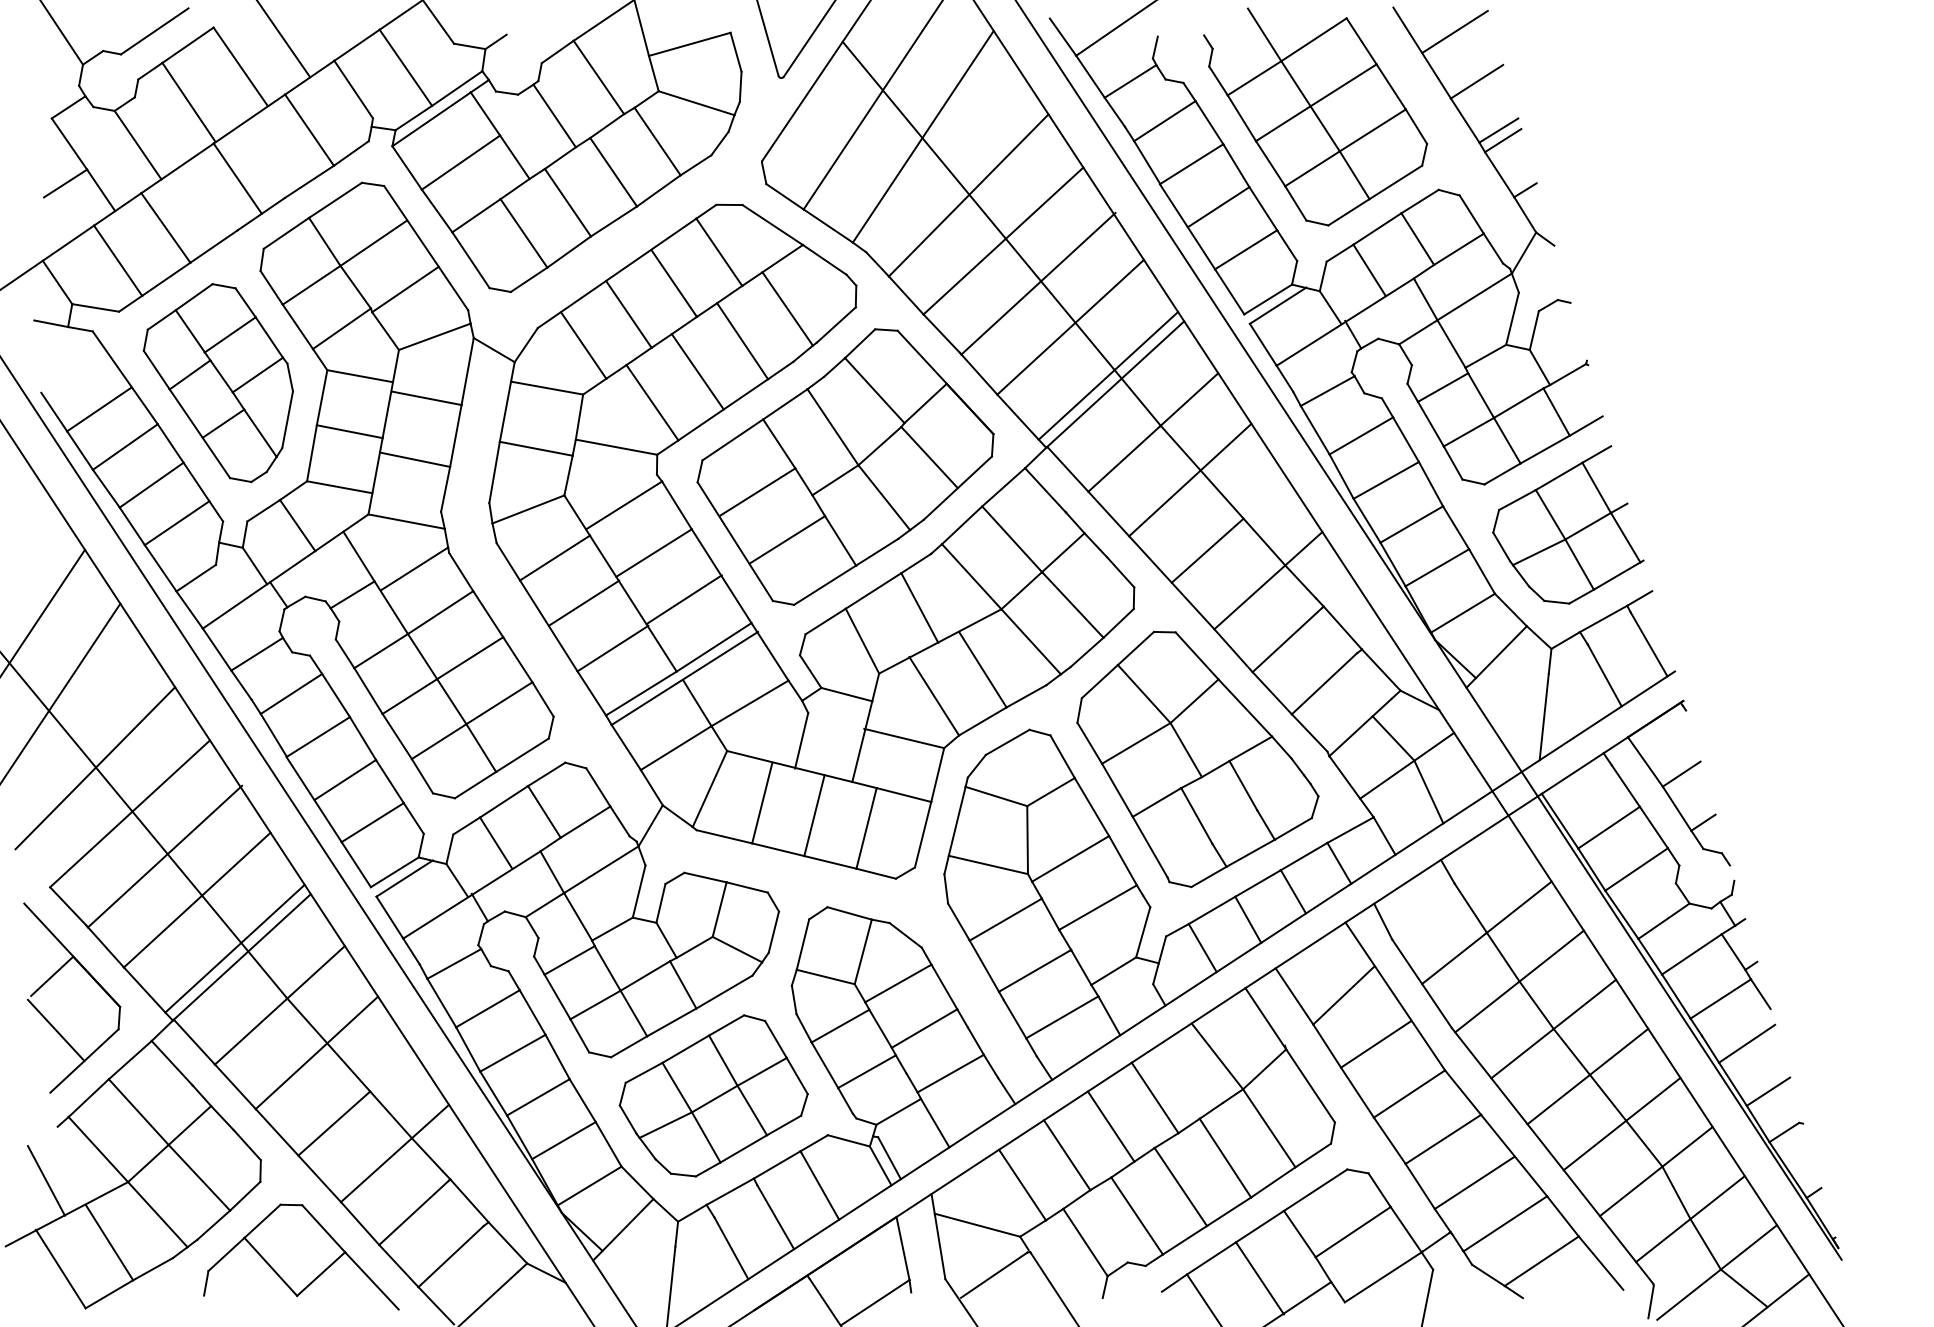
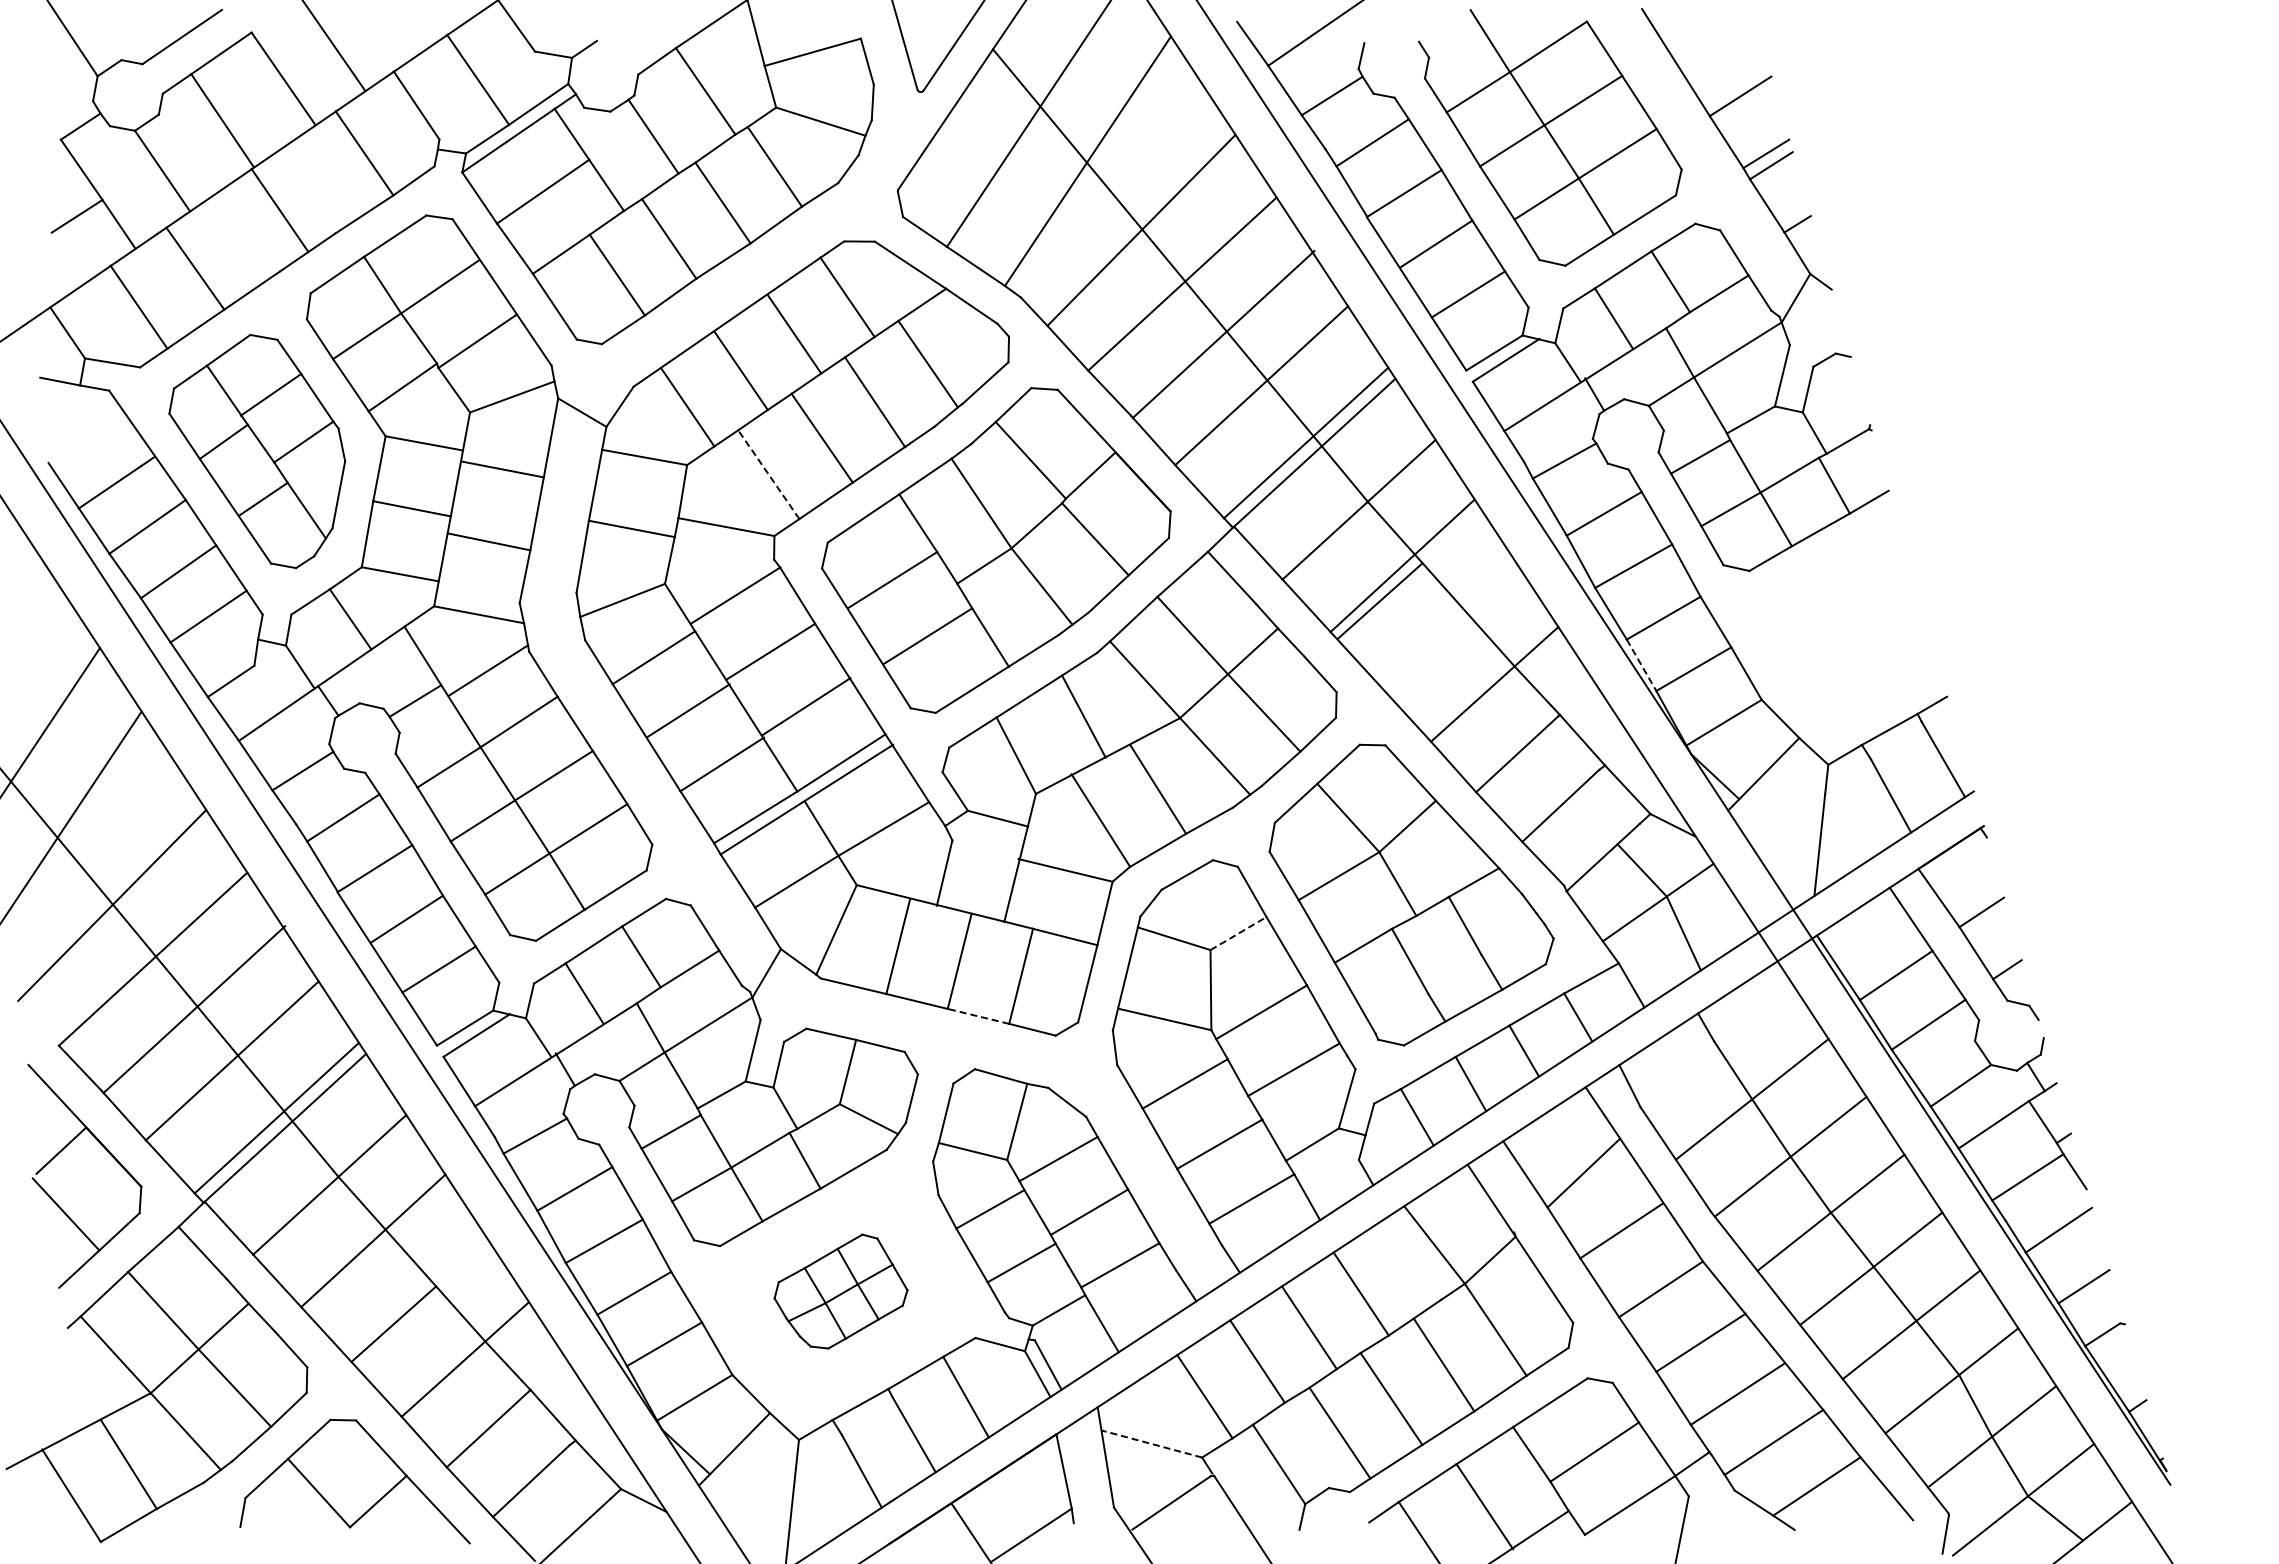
line: (1454, 31) -> (1714, 37), removed
line: (652, 402) -> (768, 474), solid -> dashed
part: (1567, 524) -> (1847, 618), removed
line: (1207, 550) -> (1379, 600), moved
line: (1392, 564) -> (1641, 665), solid -> dashed
line: (1051, 792) -> (1238, 933), solid -> dashed
line: (830, 862) -> (978, 1016), solid -> dashed
part: (713, 1095) -> (840, 1291), size x0.6
line: (46, 1180) -> (54, 1391), removed
line: (977, 1224) -> (1151, 1443), solid -> dashed

